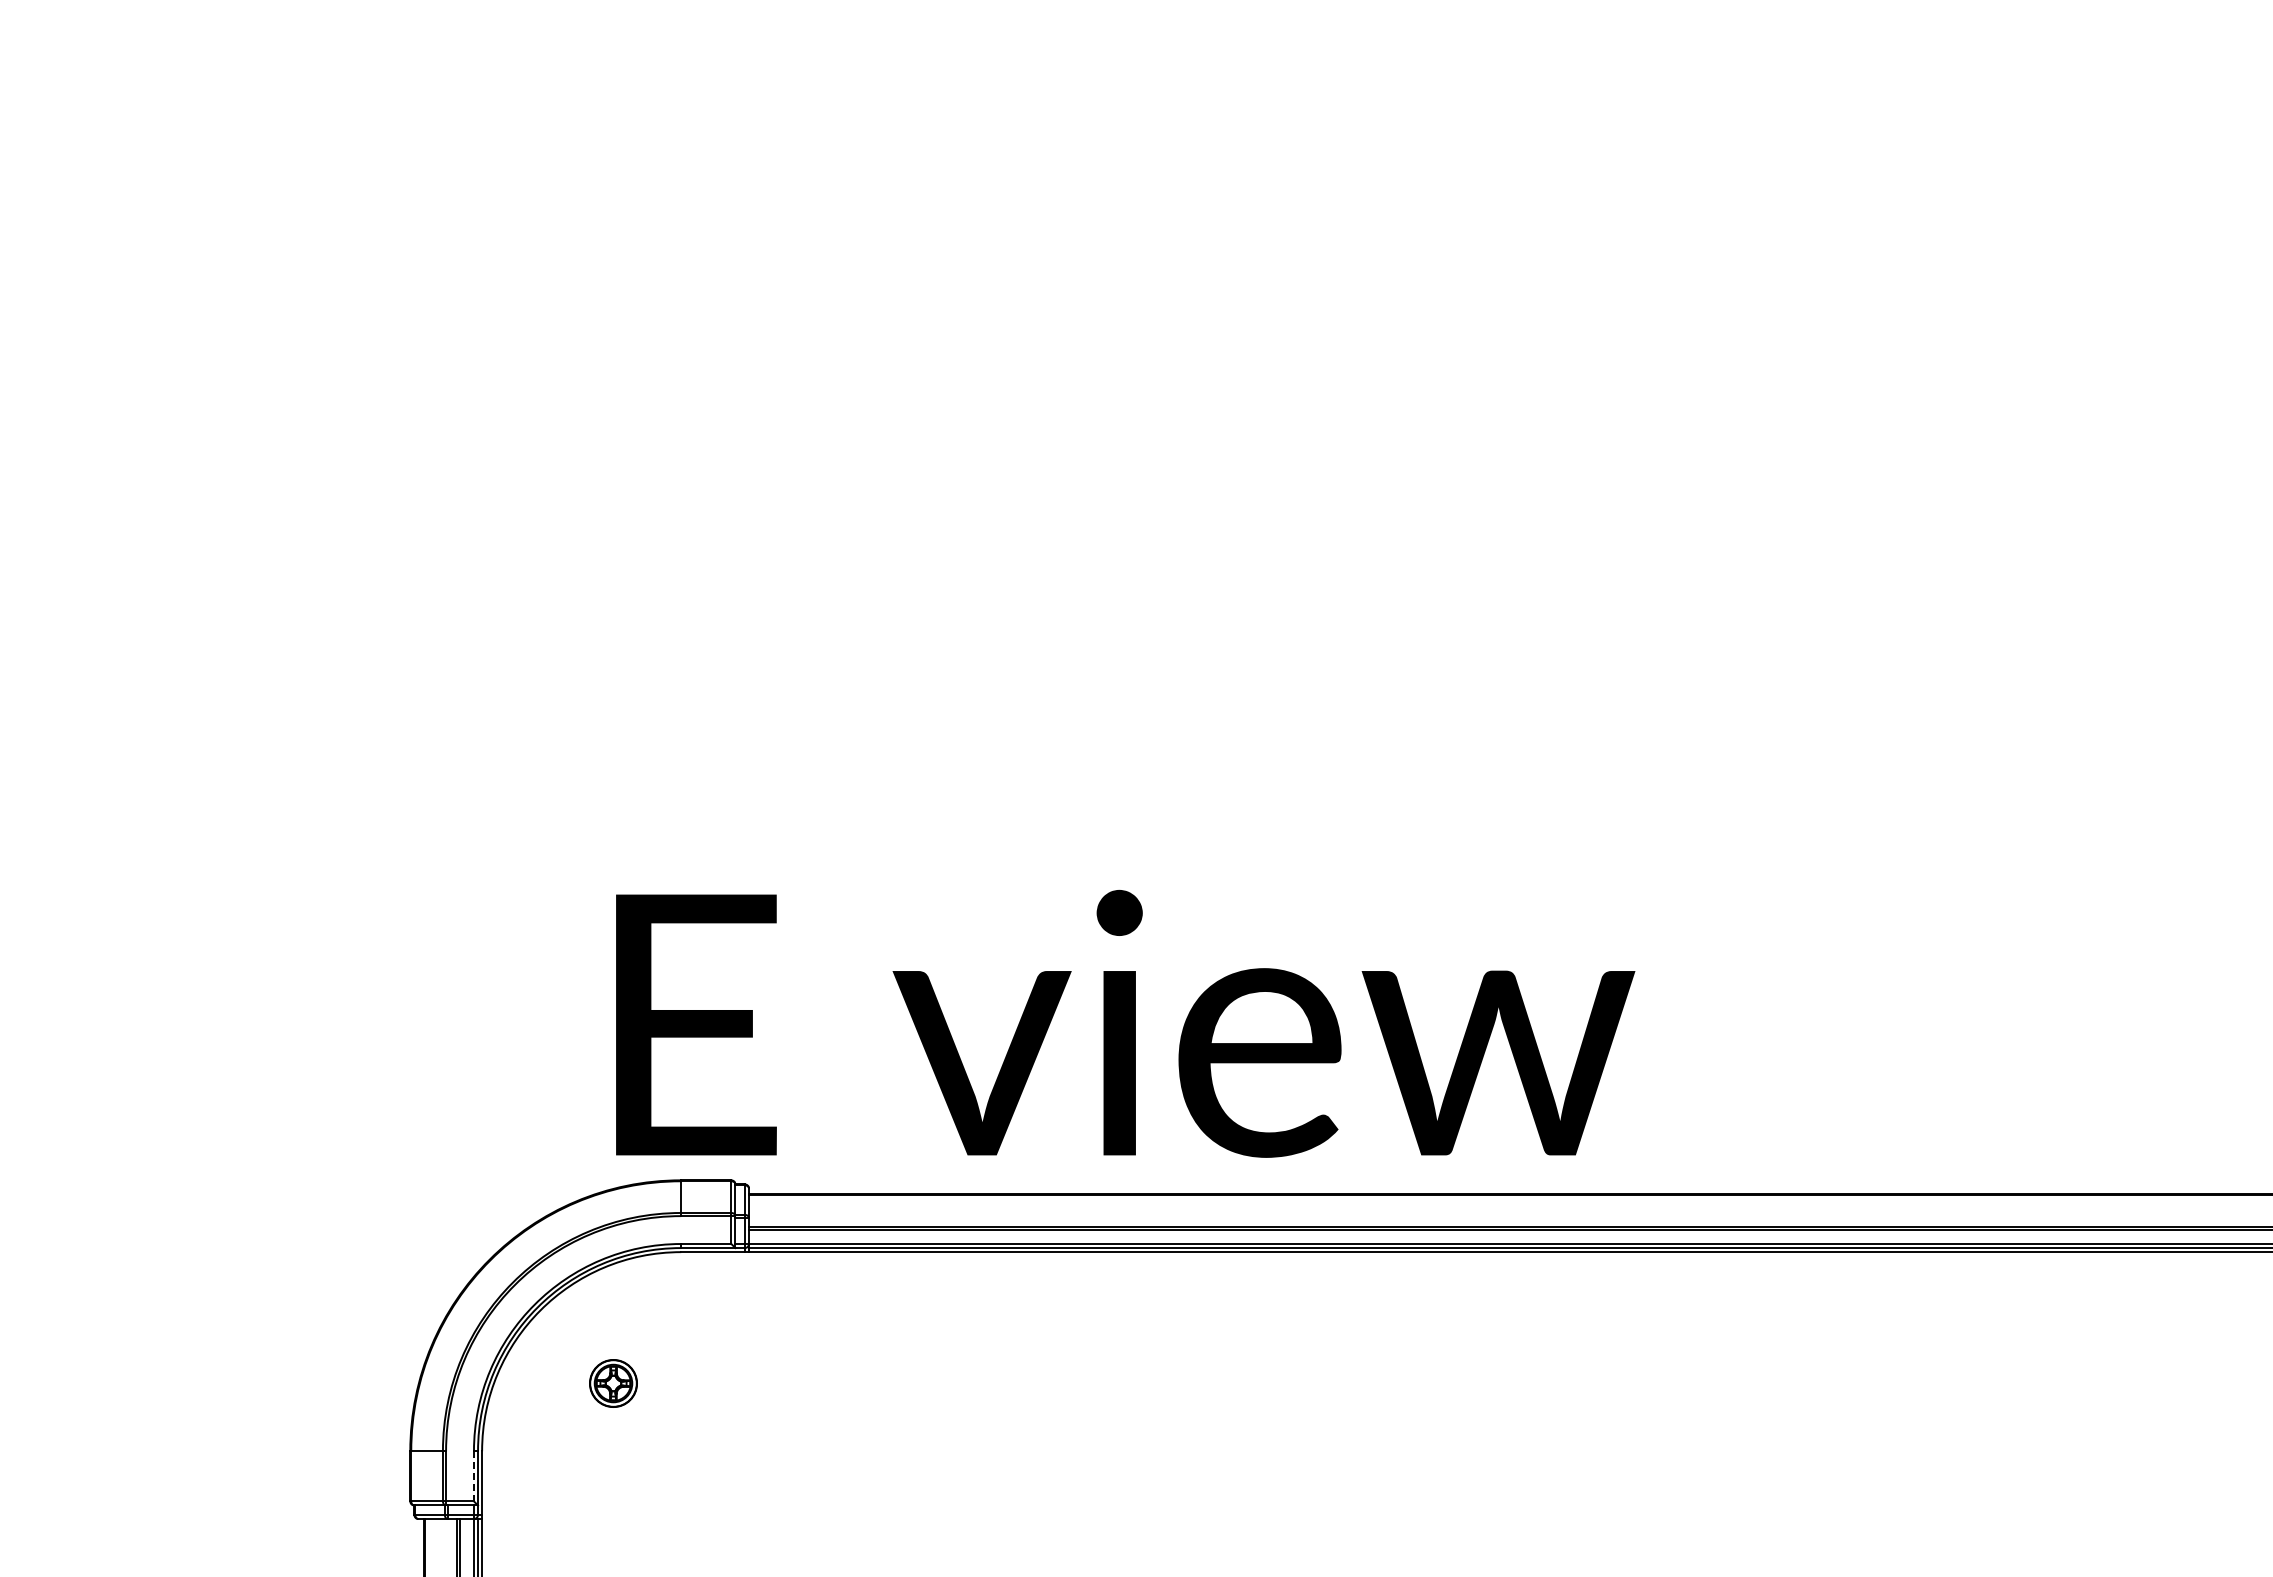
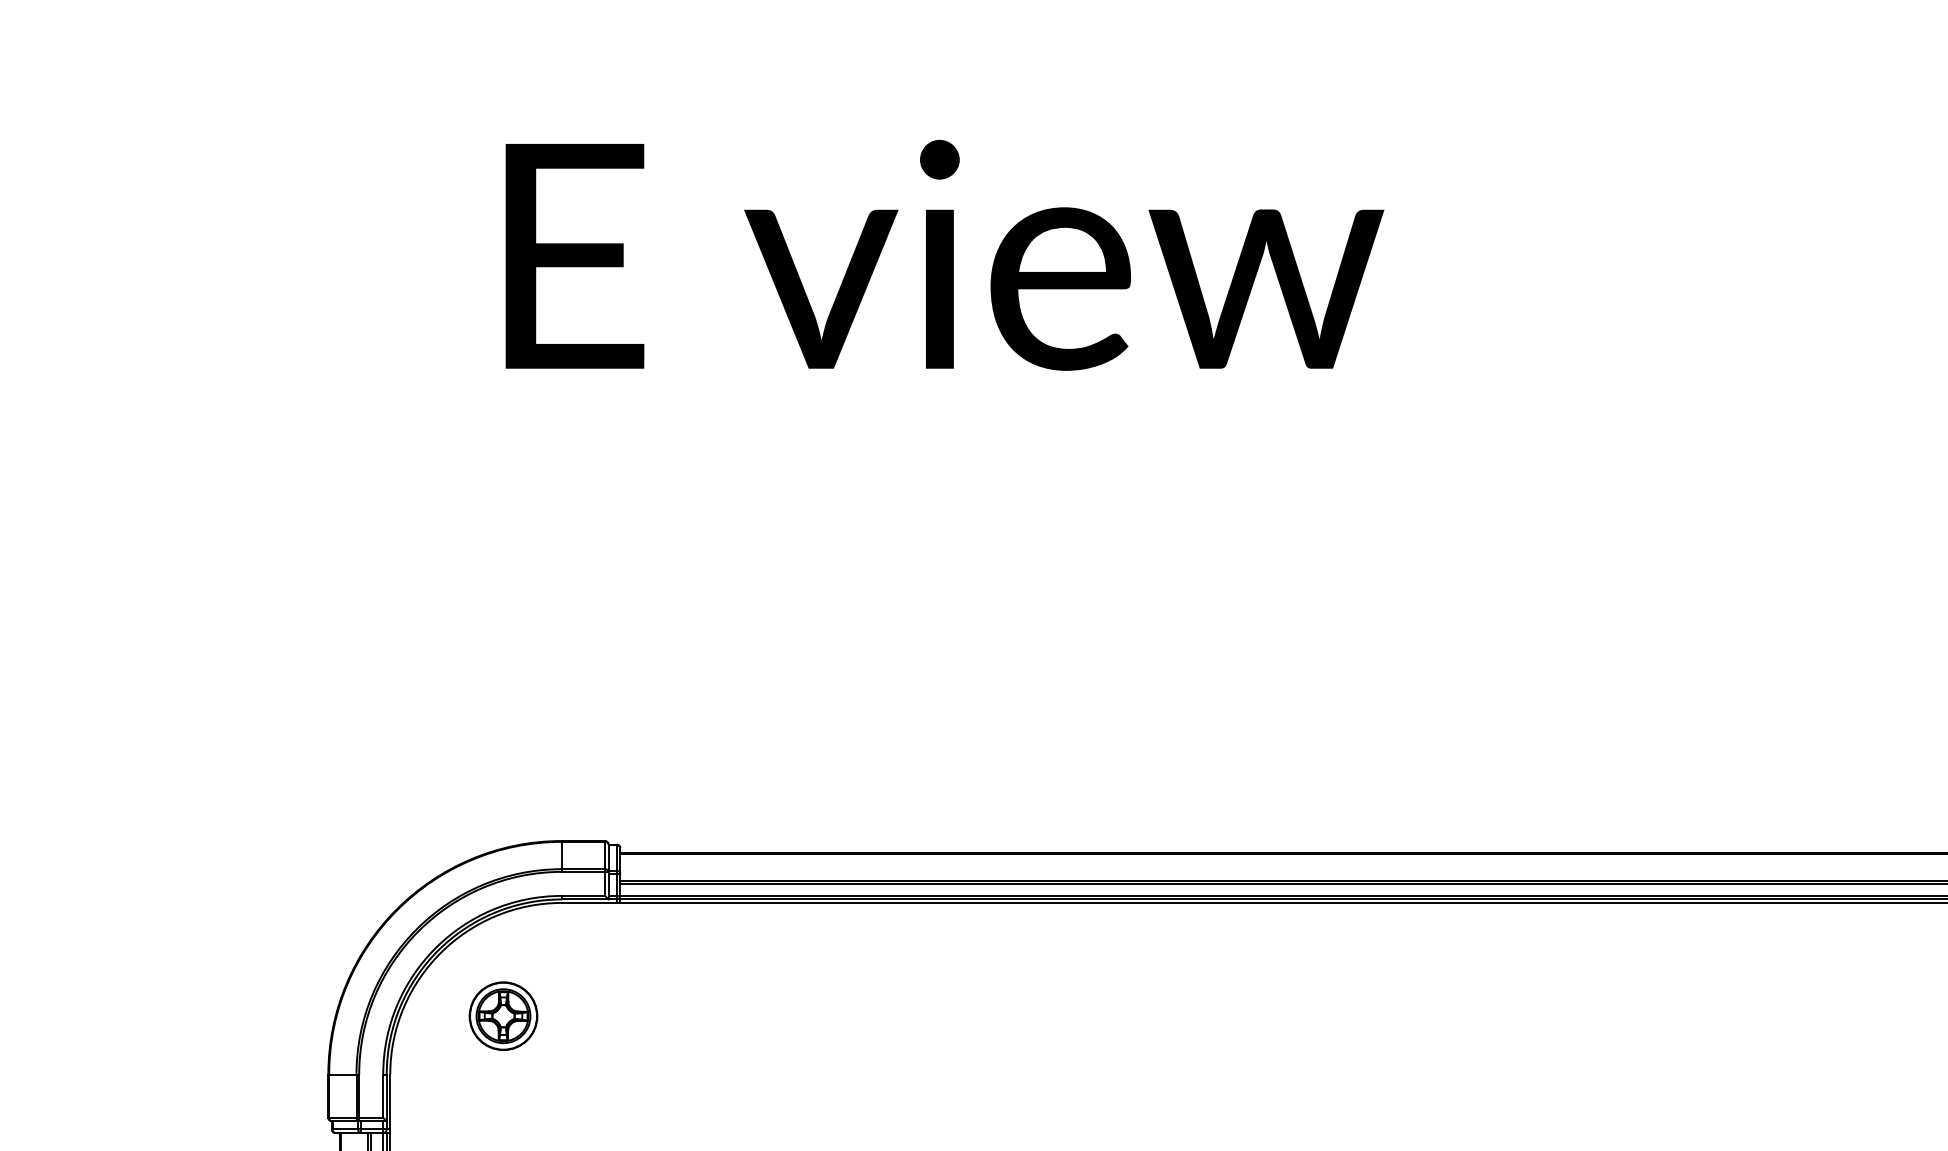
text: (1125, 1023) -> (944, 255), moved
part: (613, 1383) -> (503, 1016), size x1.67
line: (473, 1476) -> (382, 1096), dashed -> solid

